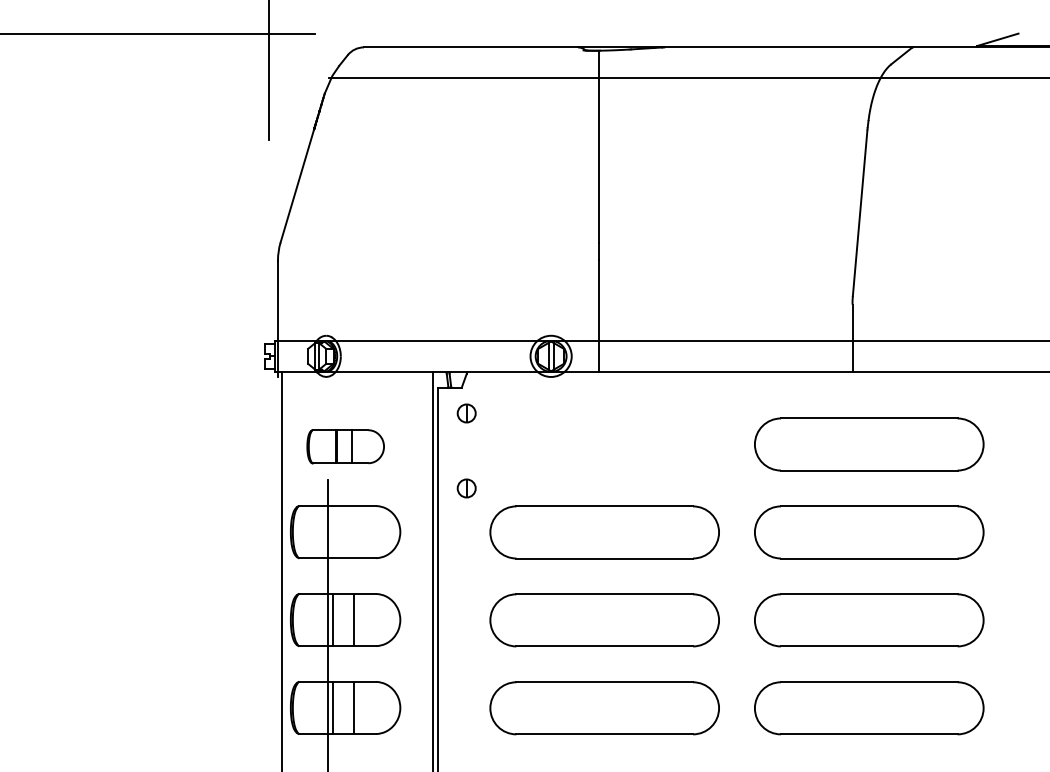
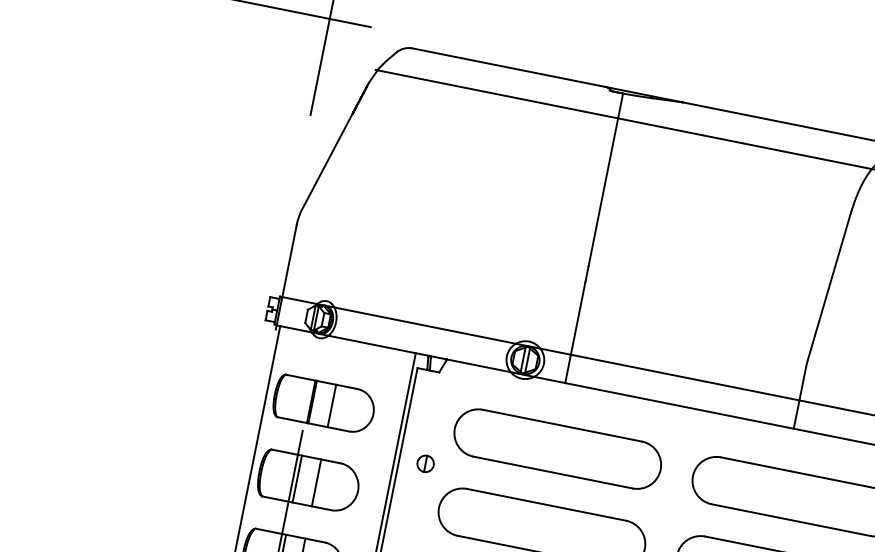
part: (466, 413) -> (438, 396), removed
part: (604, 444) -> (557, 449), added
part: (345, 446) -> (324, 404), size x1.43
line: (332, 532) -> (296, 479), added
line: (354, 532) -> (316, 483), added

